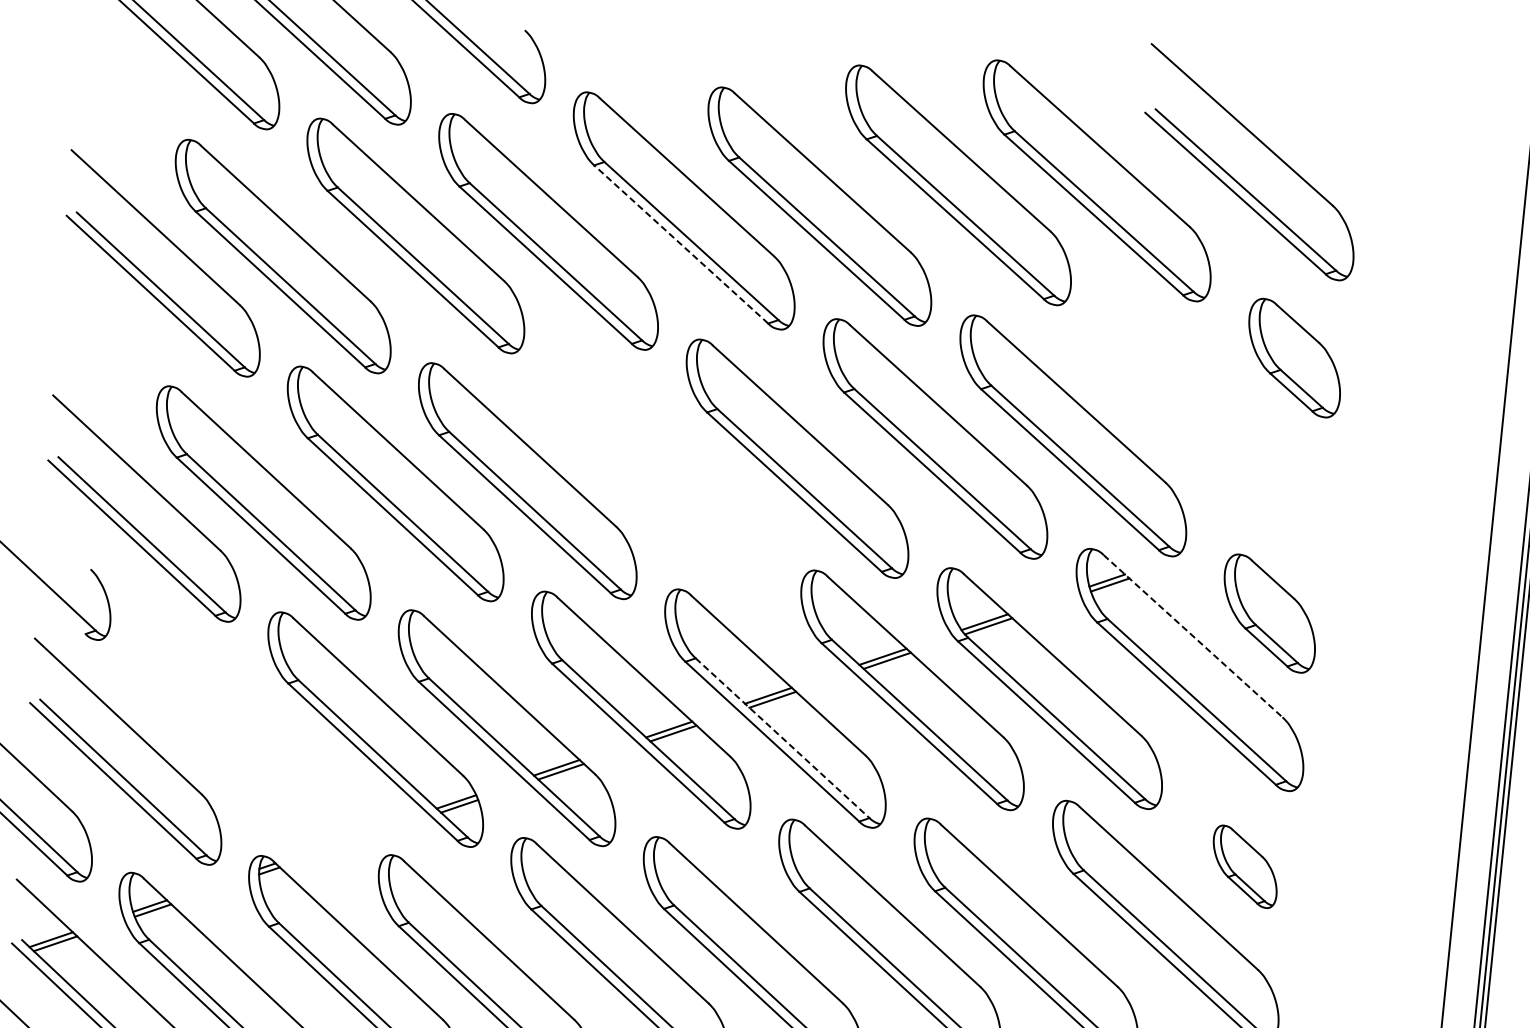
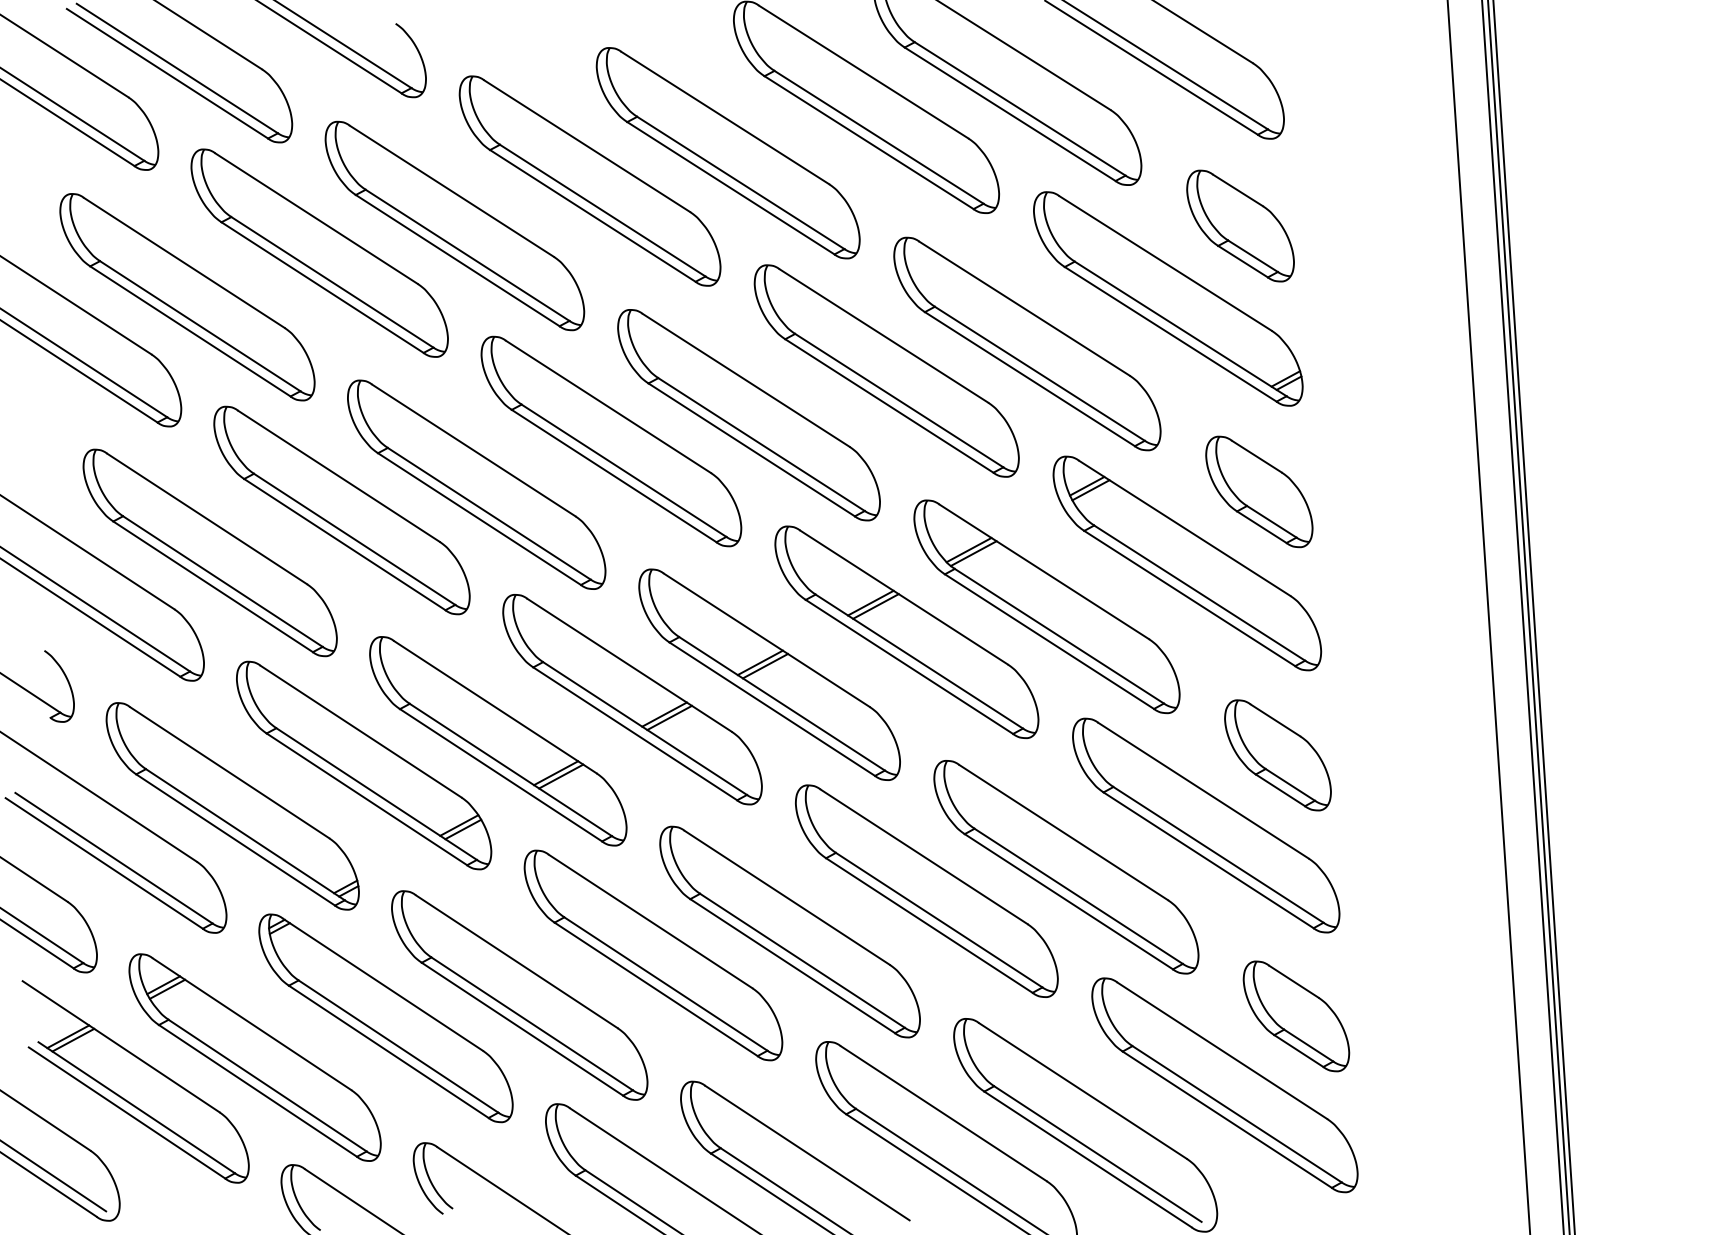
line: (680, 244) -> (592, 215), dashed -> solid
part: (1214, 415) -> (1168, 298), added
part: (662, 461) -> (611, 441), added
line: (1193, 636) -> (1185, 528), dashed -> solid
line: (783, 737) -> (782, 703), dashed -> solid
part: (244, 747) -> (232, 806), added
part: (1244, 866) -> (1277, 755), size x1.43

